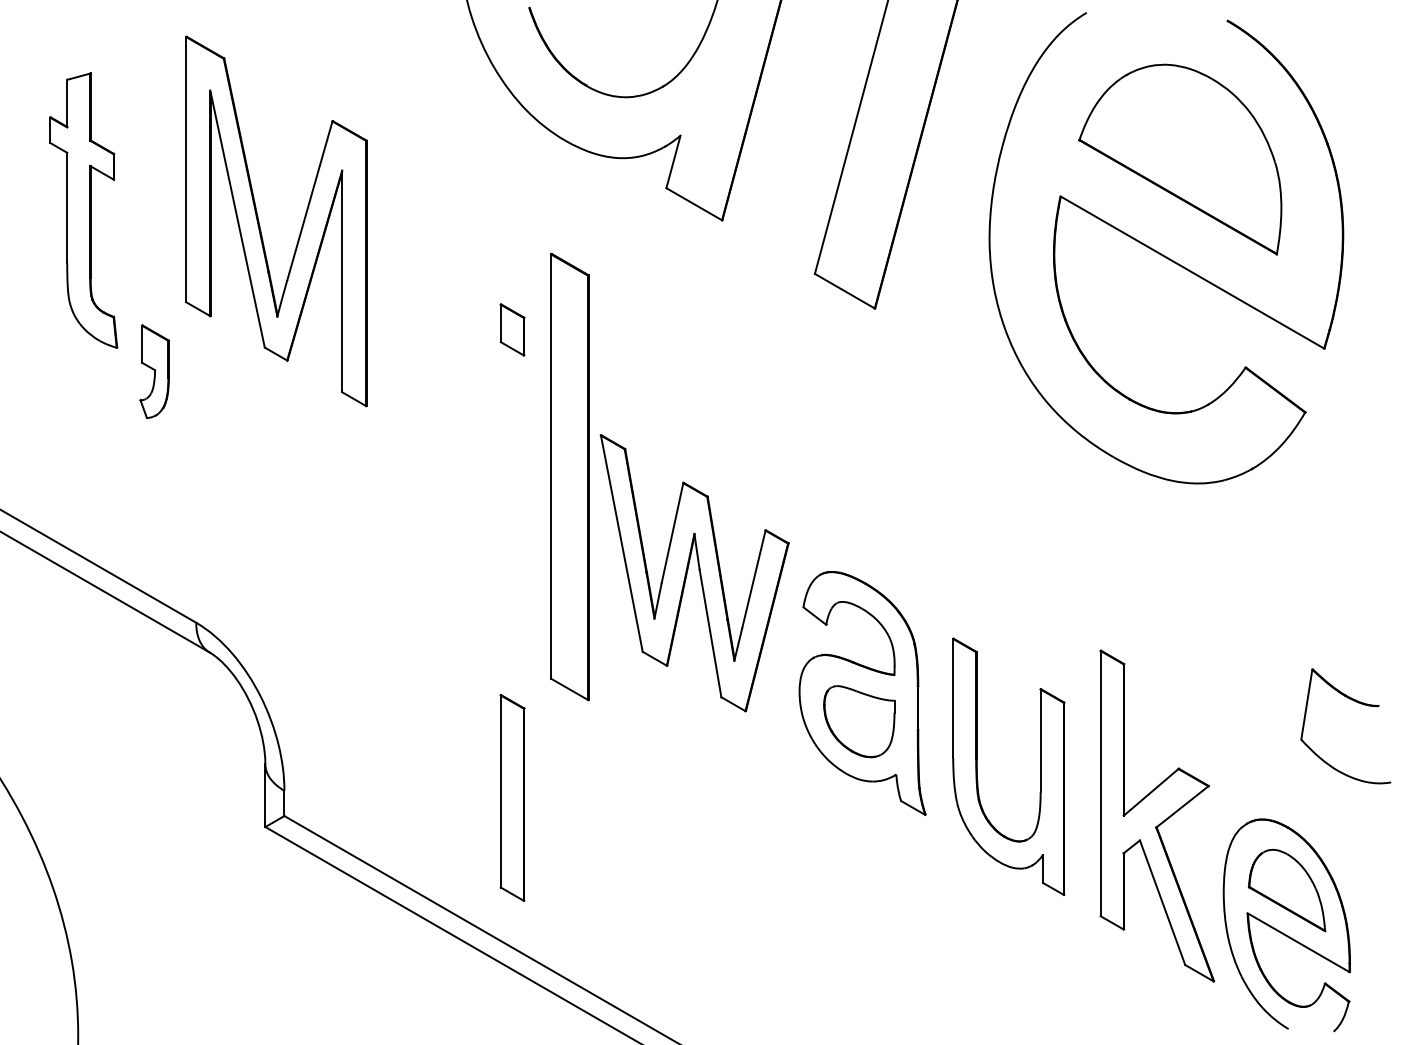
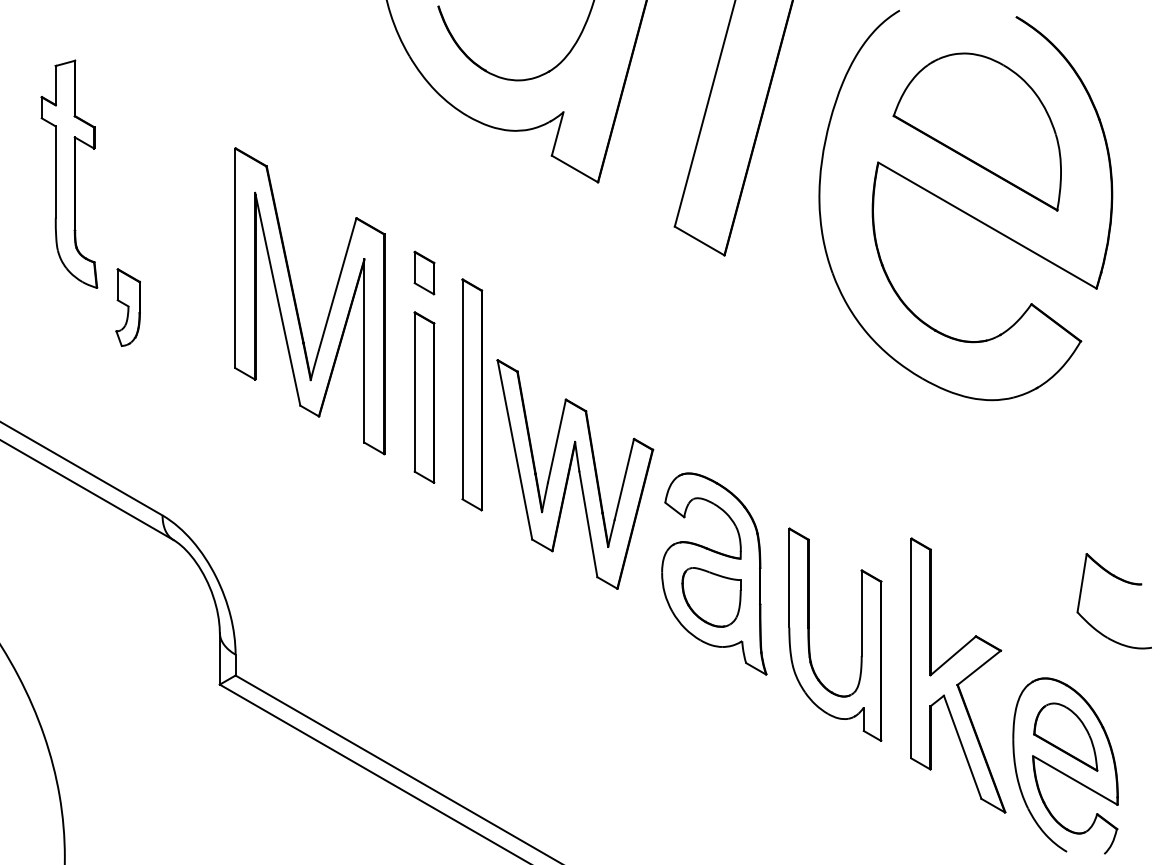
part: (260, 222) -> (296, 302), moved
part: (570, 476) -> (472, 394), size x0.62
part: (512, 797) -> (424, 397), moved

